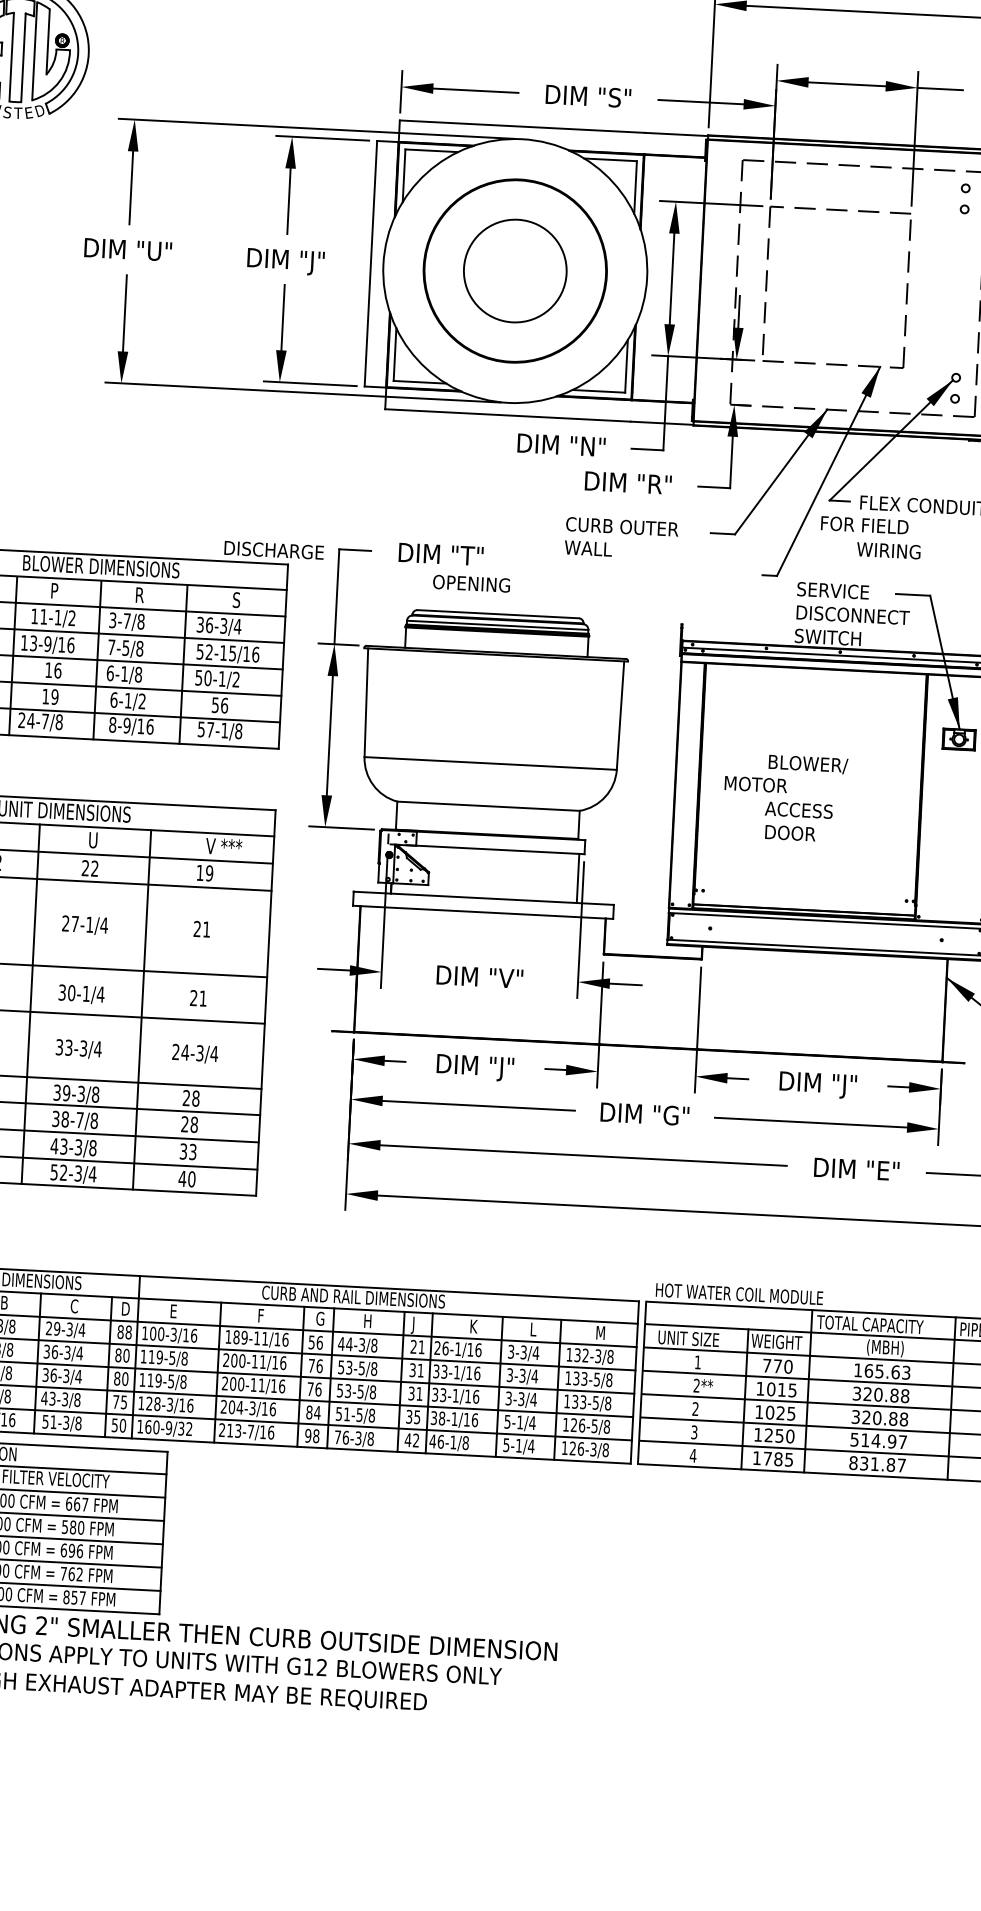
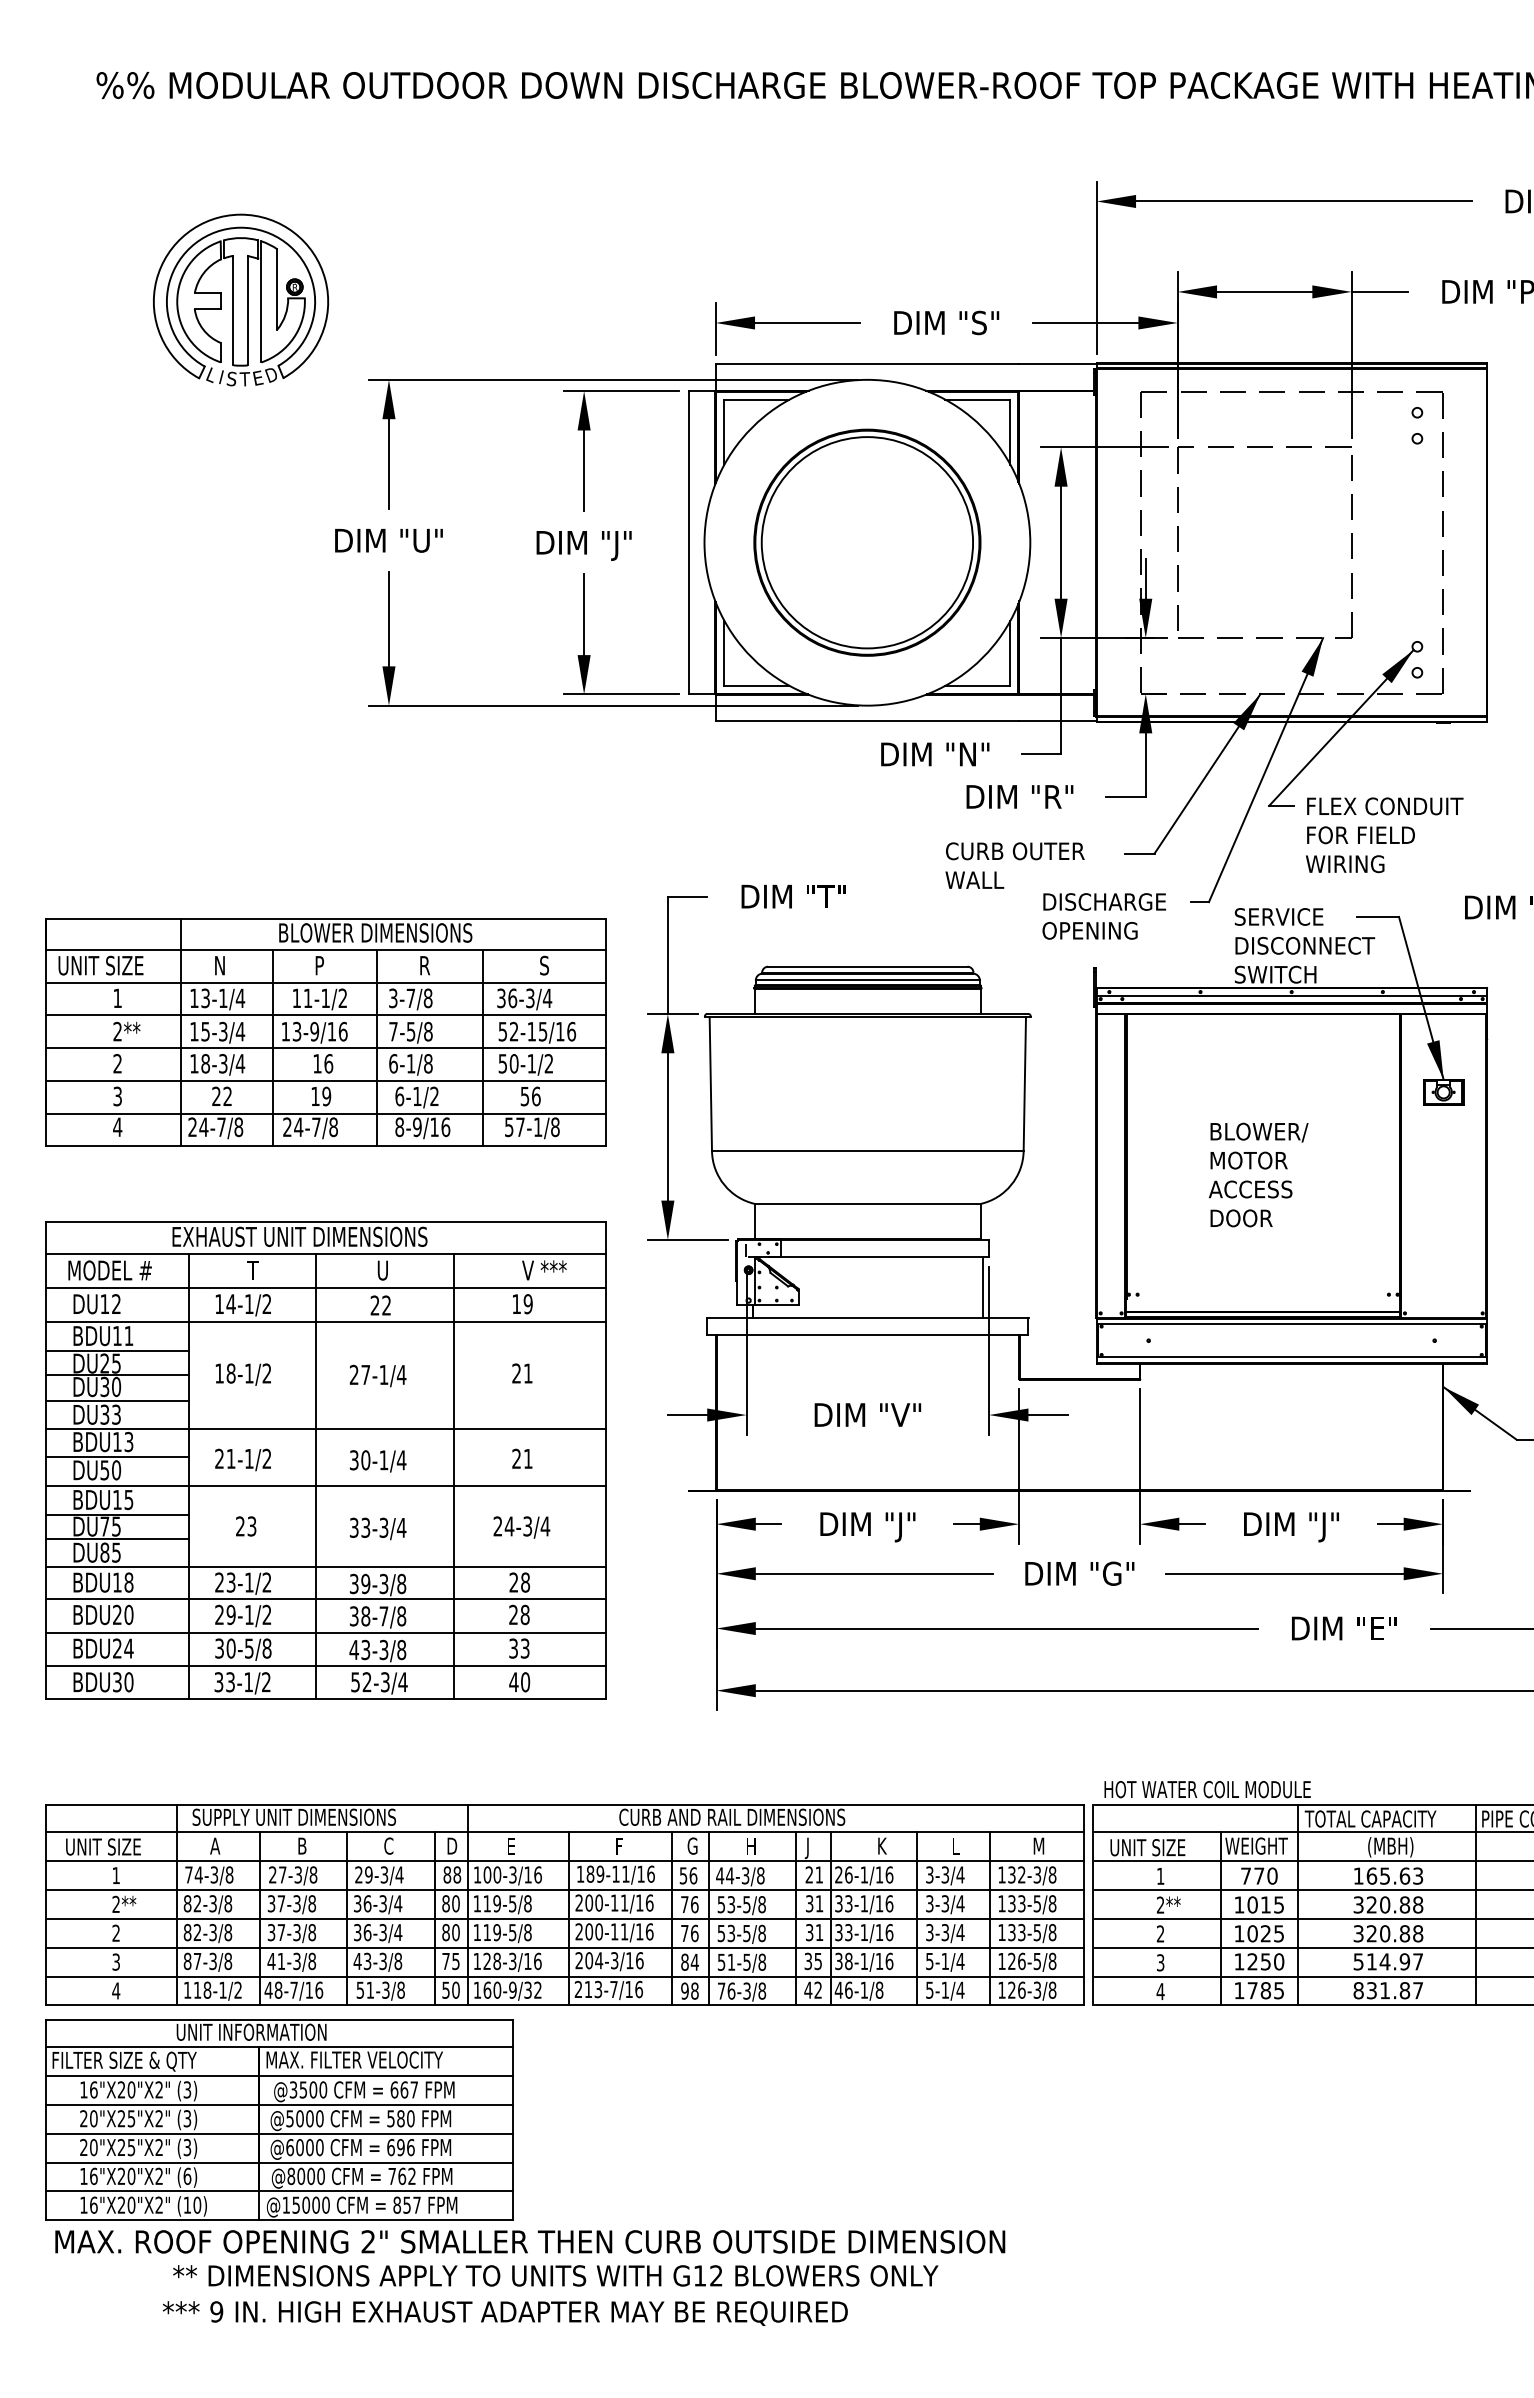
circle: (515, 270) -> (867, 542), size x1.67
text: (864, 525) -> (1360, 835), moved
text: (274, 549) -> (1104, 901), moved
text: (471, 583) -> (1089, 930), moved
text: (755, 784) -> (1248, 1160), moved

